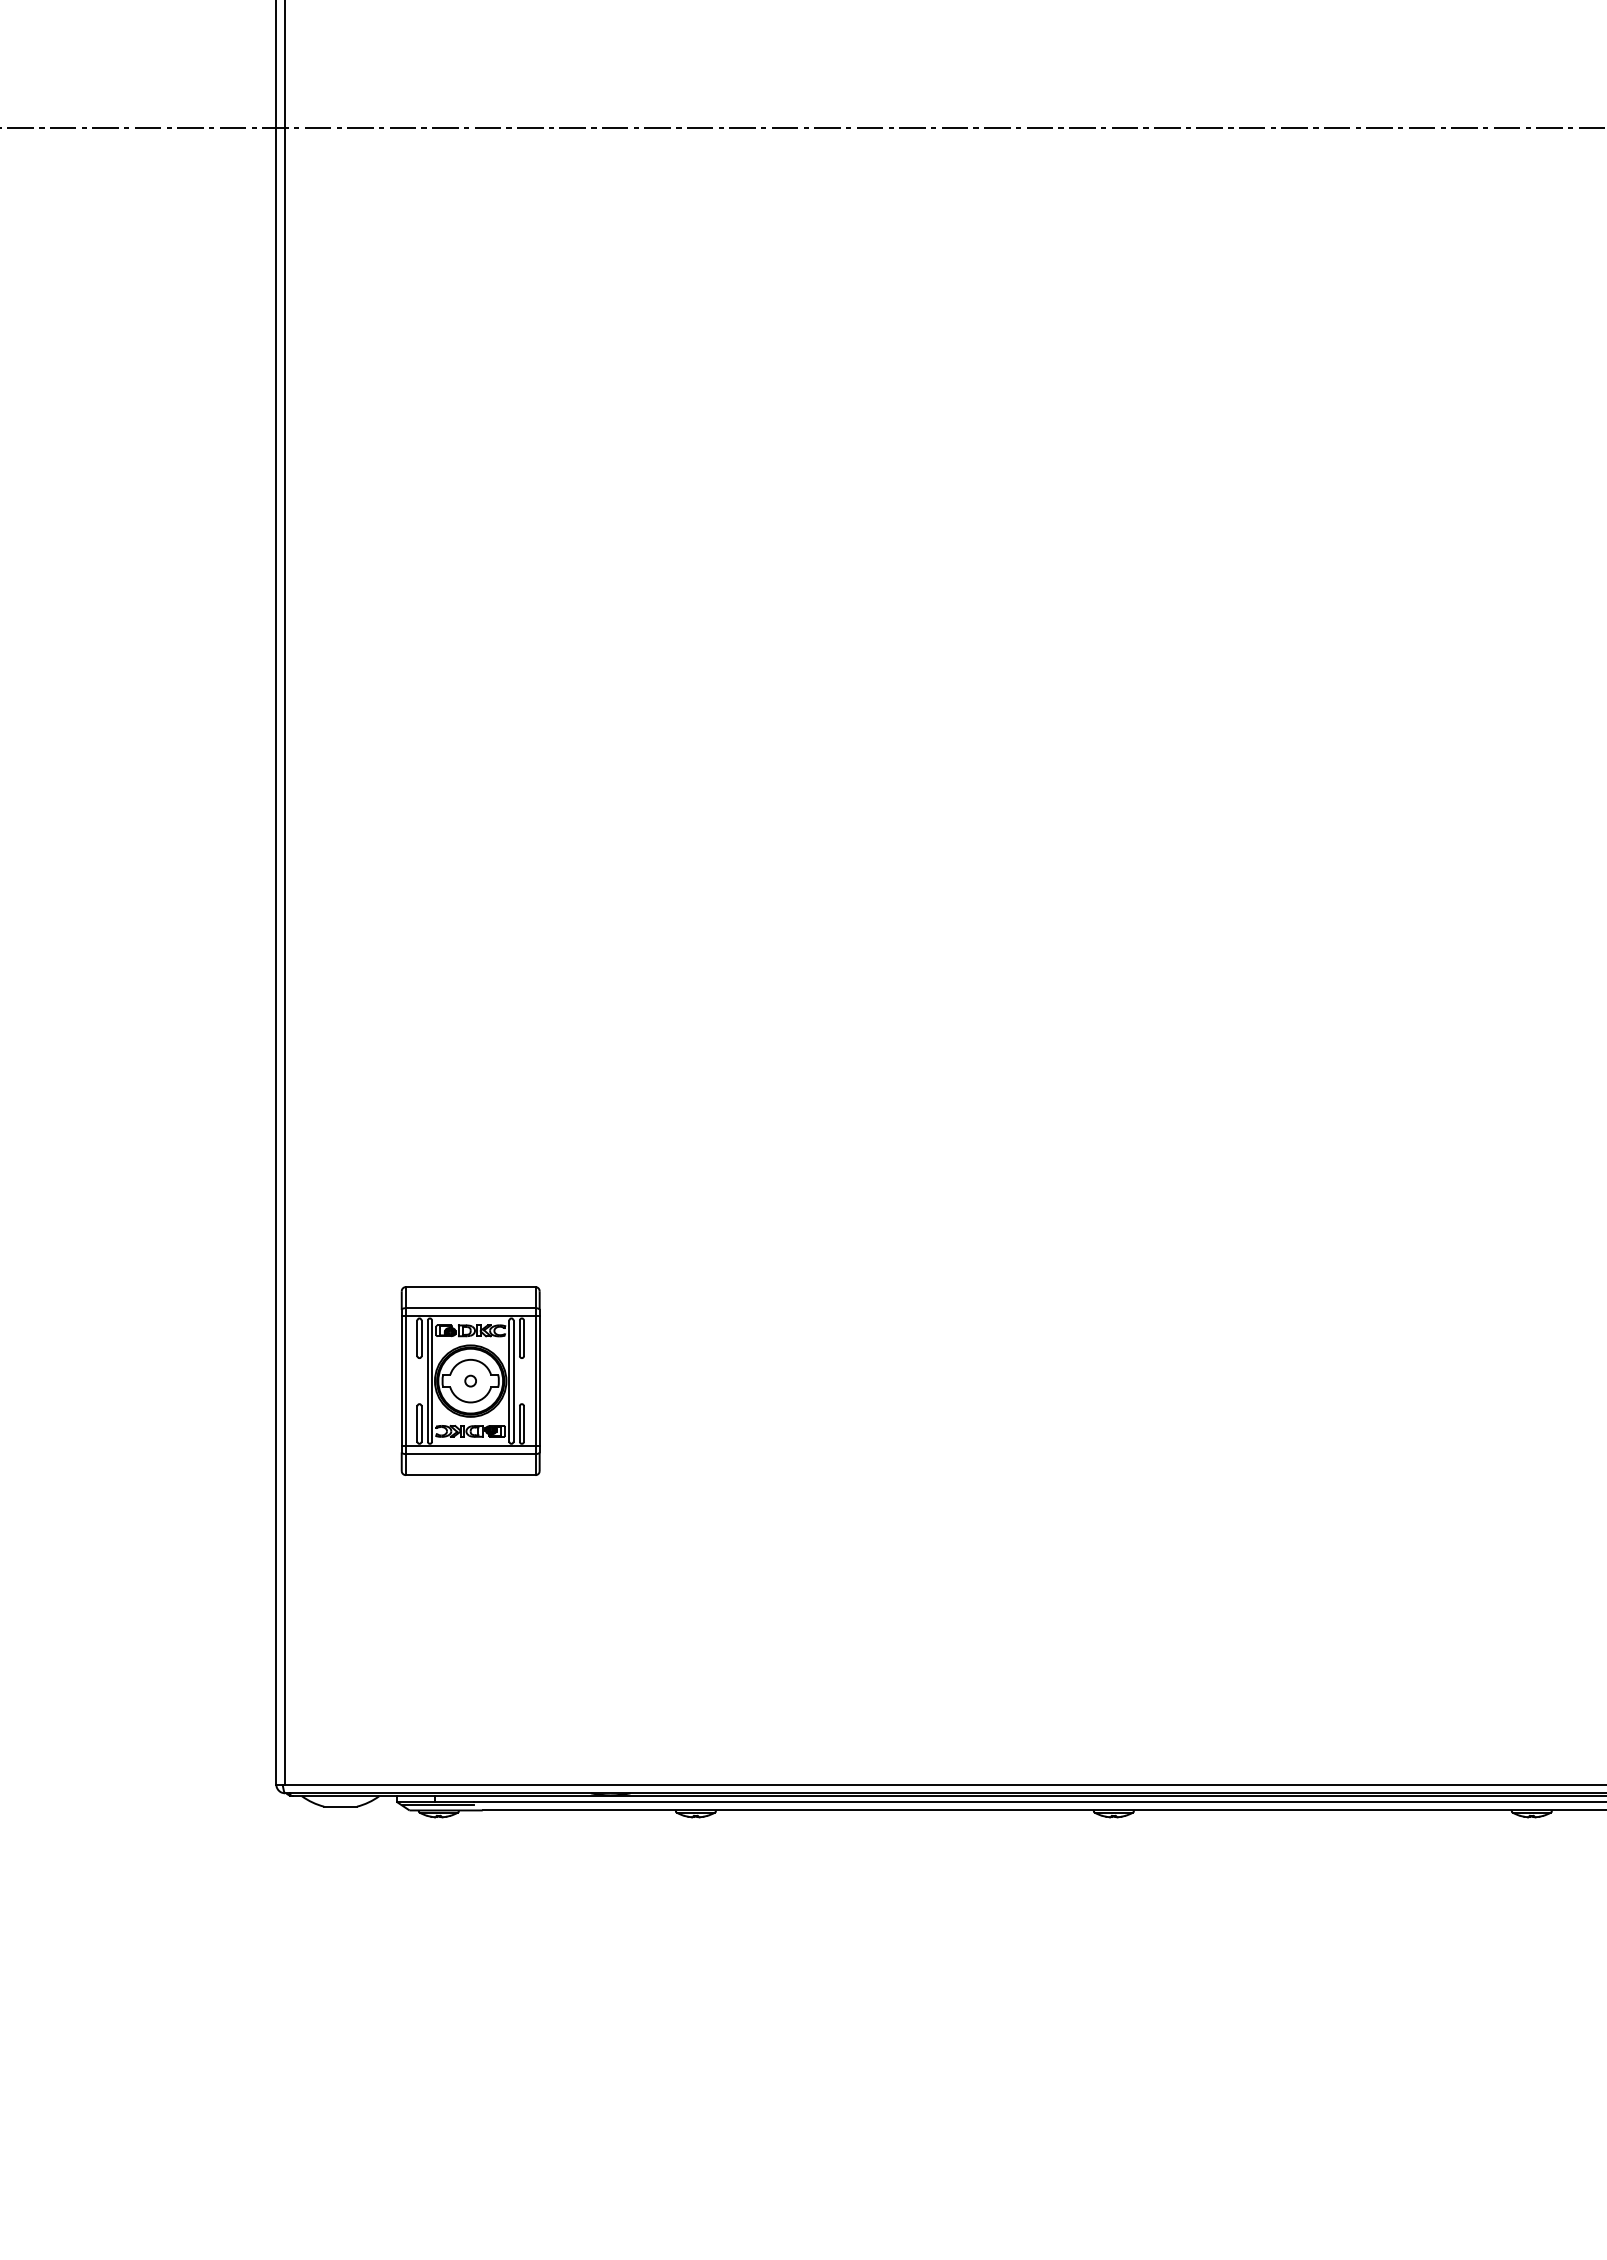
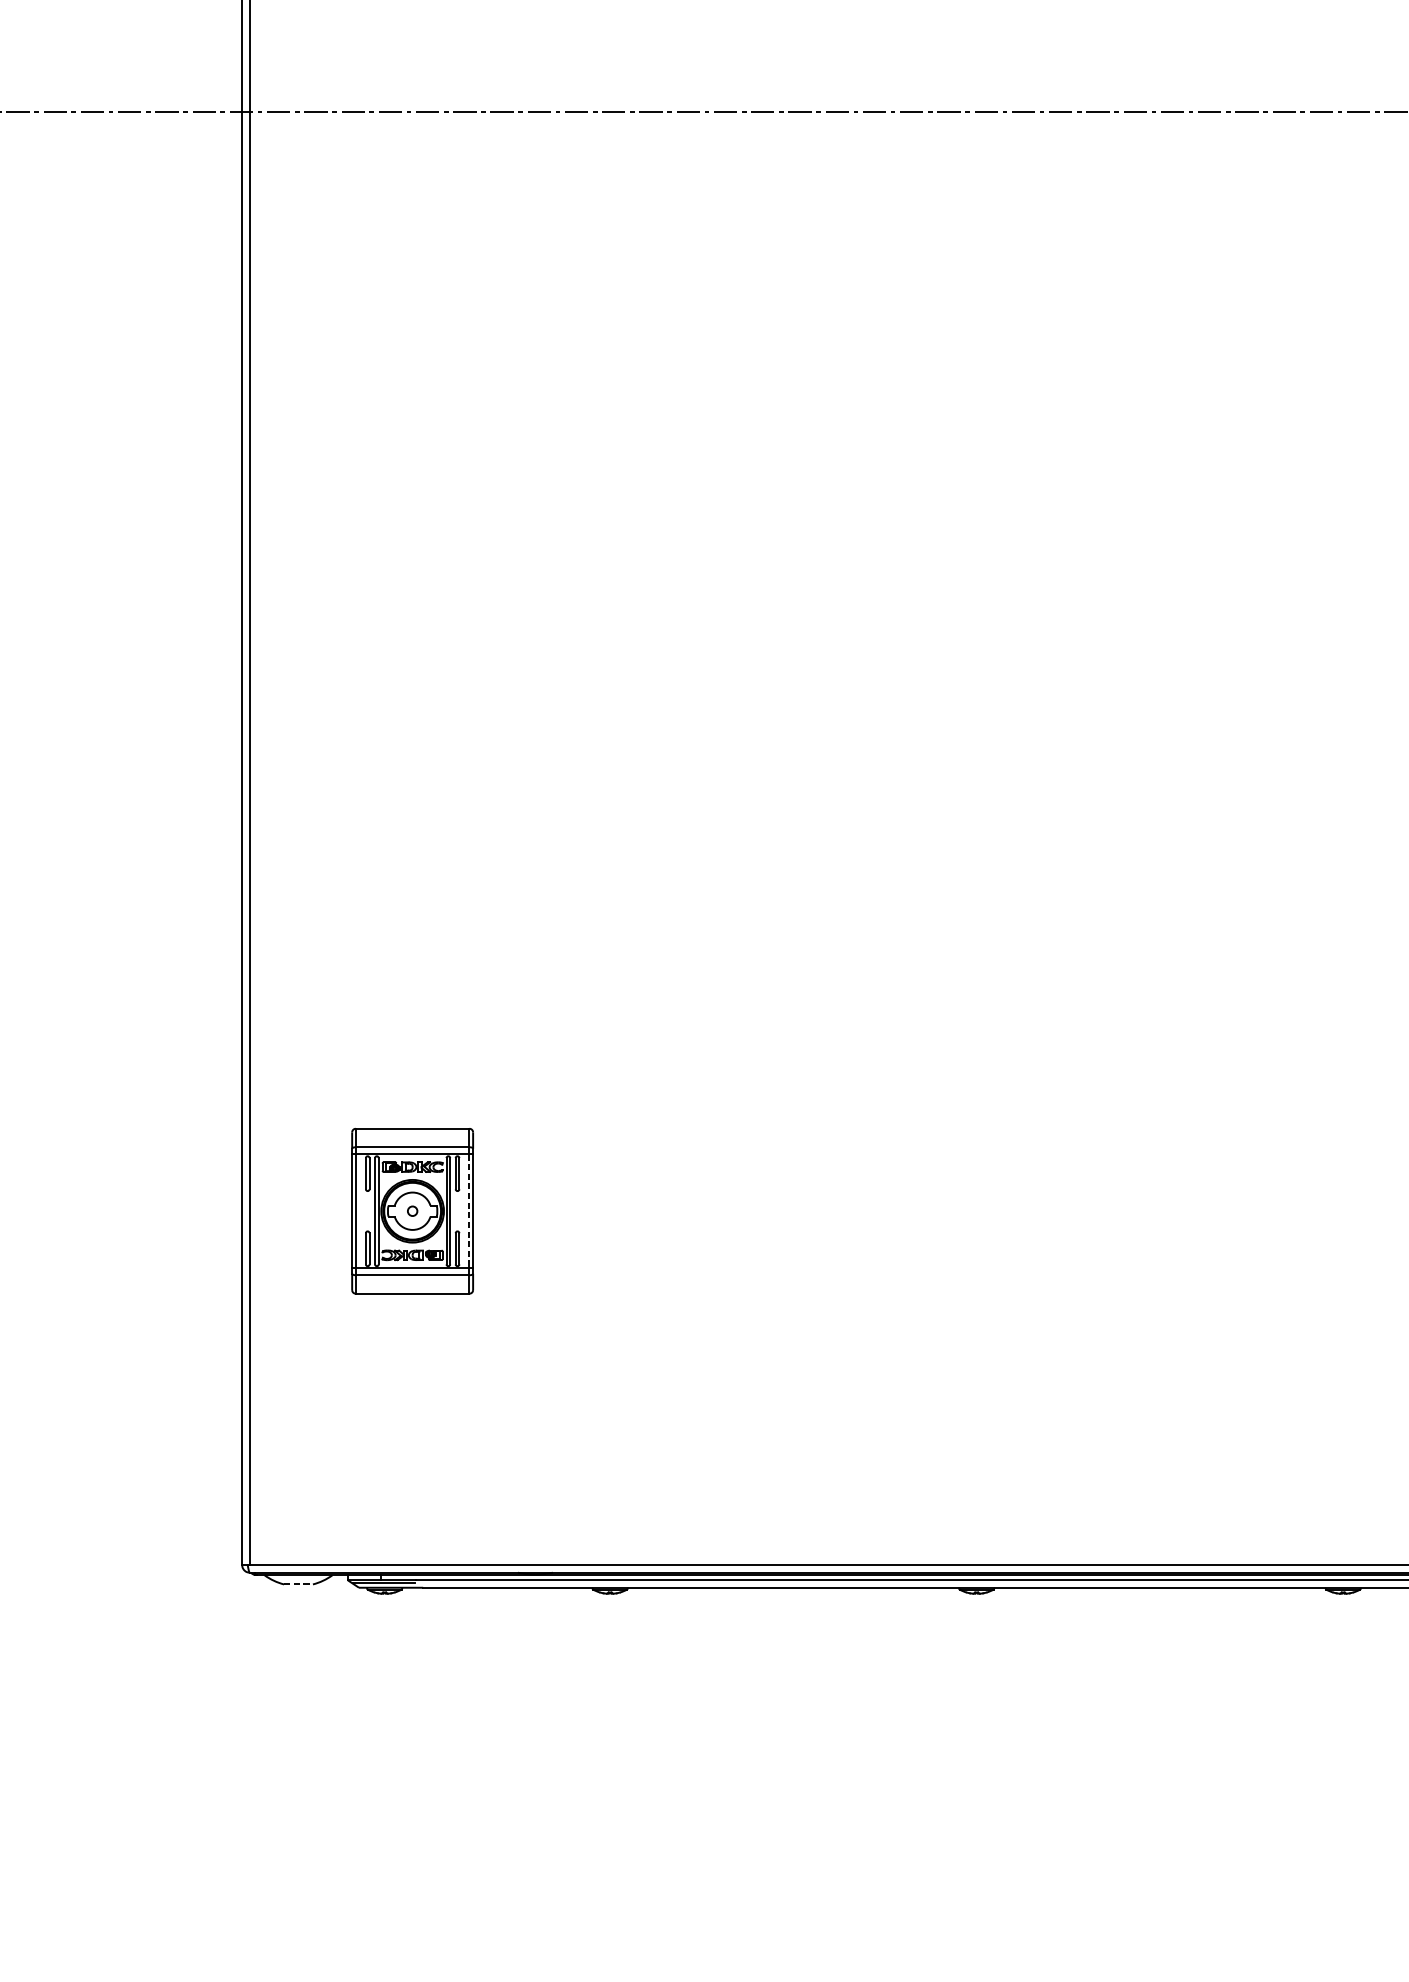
line: (535, 1381) -> (469, 1211), solid -> dashed
line: (341, 1806) -> (299, 1584), solid -> dashed

